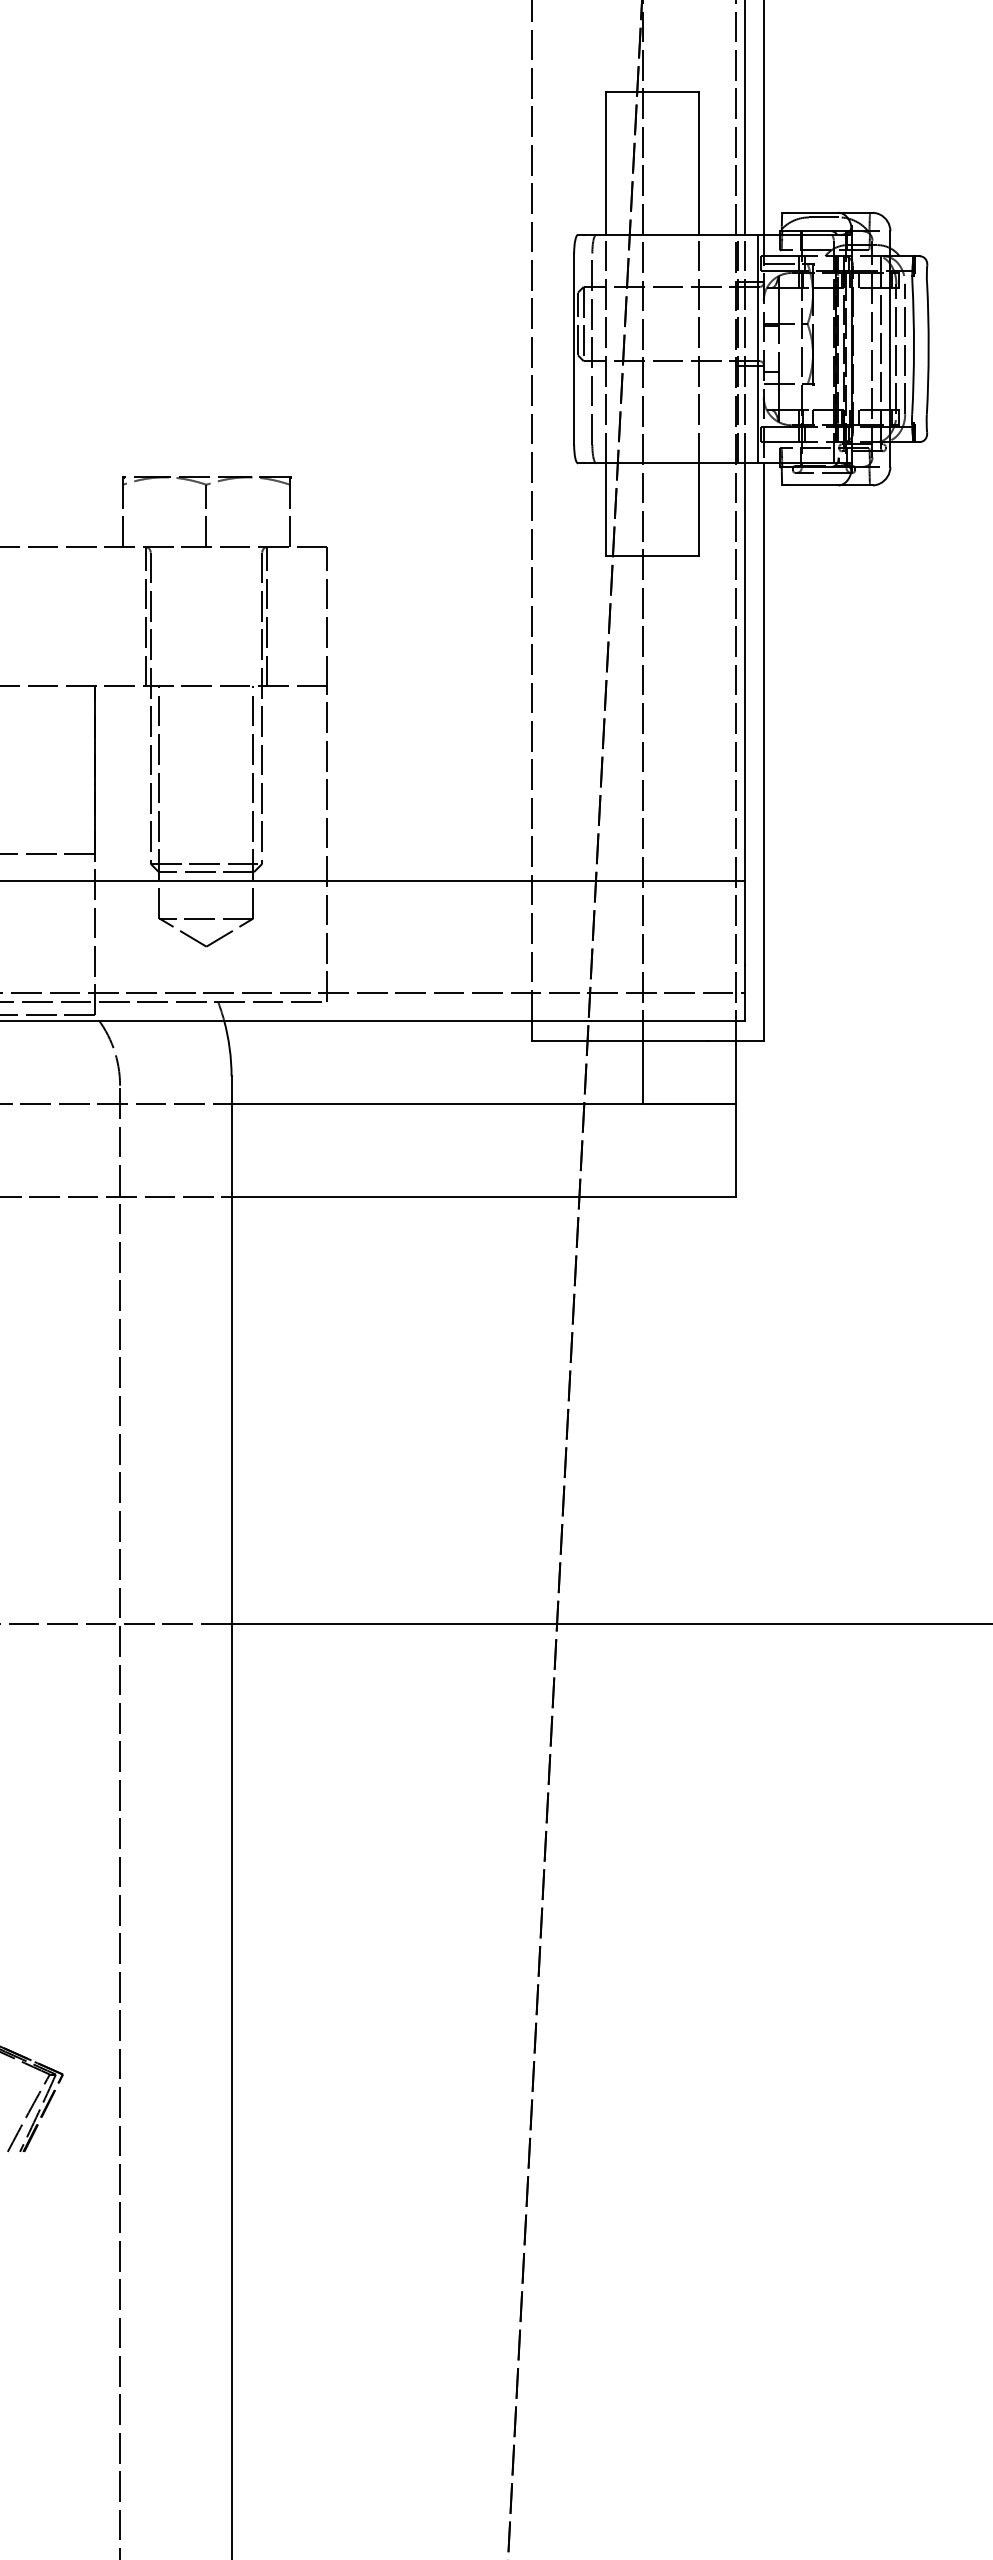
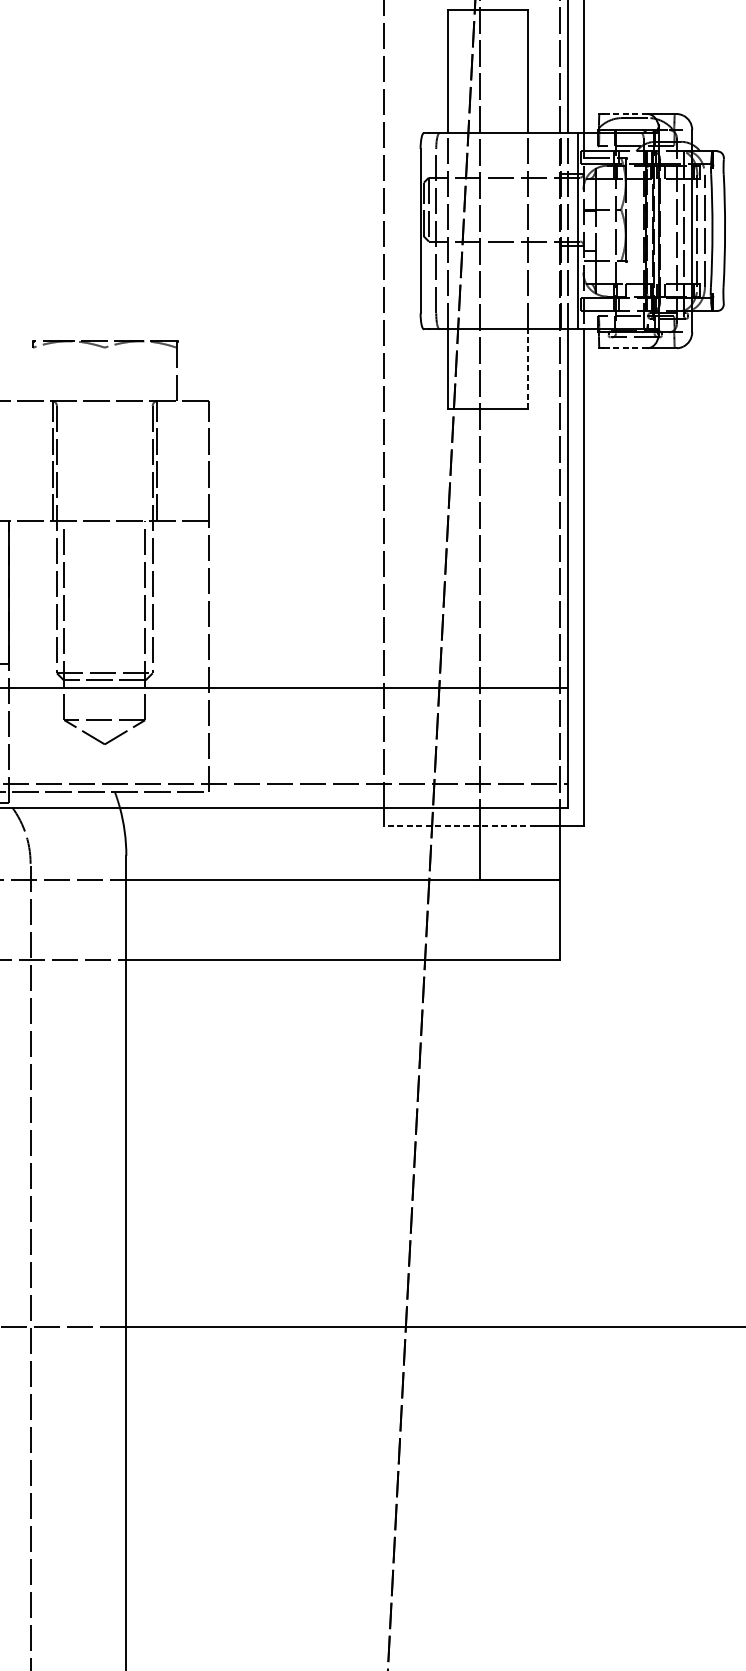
line: (813, 212) -> (626, 113), solid -> dashed
line: (813, 485) -> (626, 348), solid -> dashed
line: (698, 509) -> (527, 368), solid -> dashed
line: (122, 515) -> (32, 374), removed
line: (206, 515) -> (104, 374), removed
line: (619, 1041) -> (459, 825), solid -> dashed

